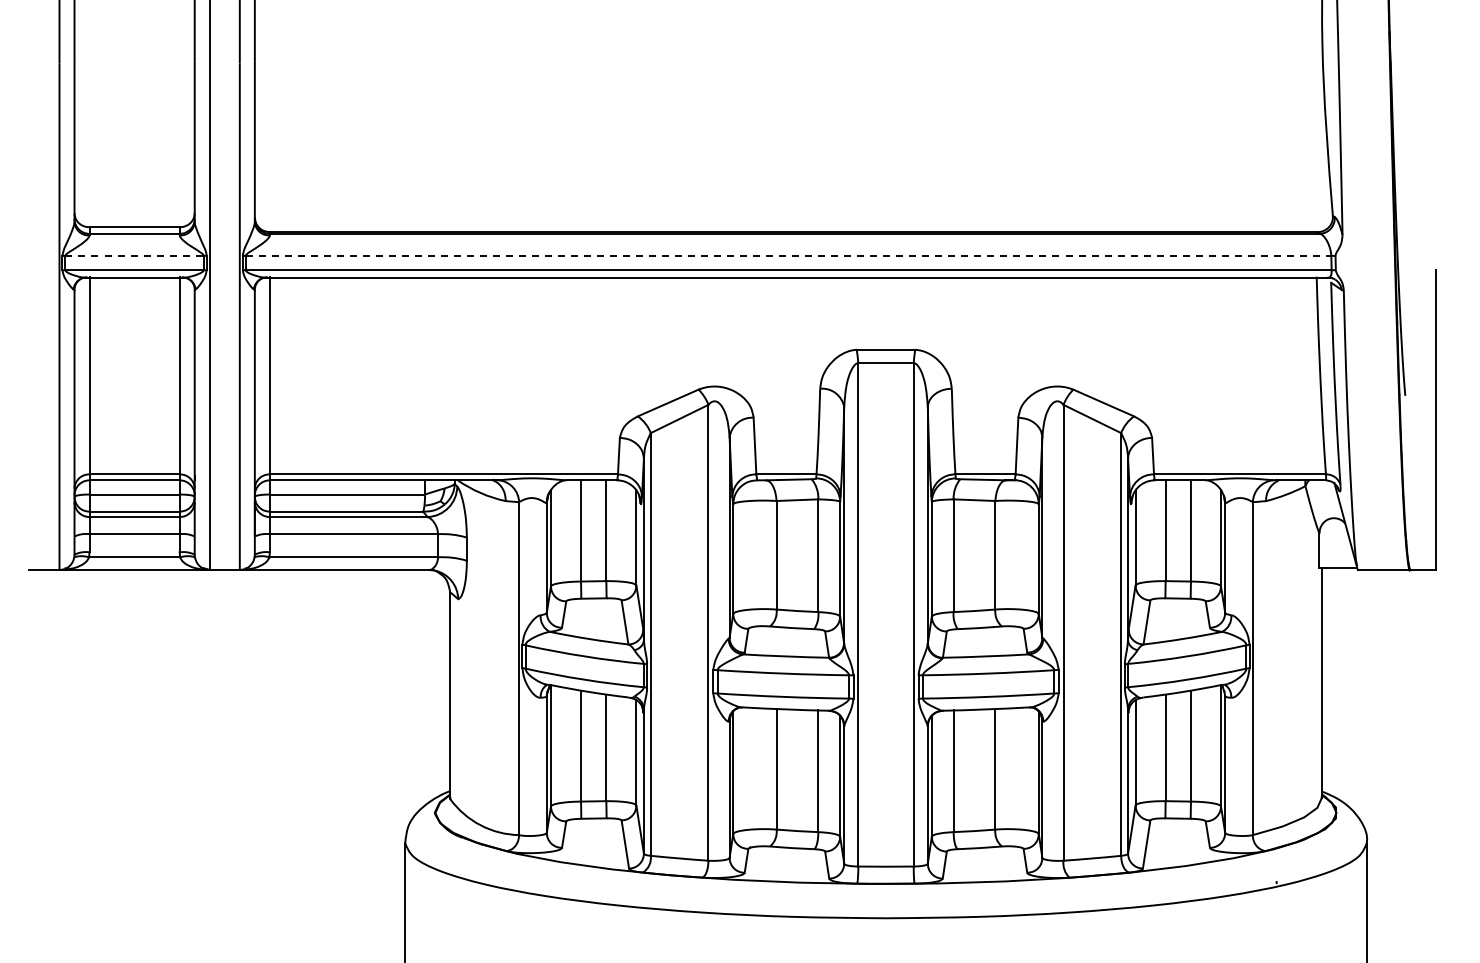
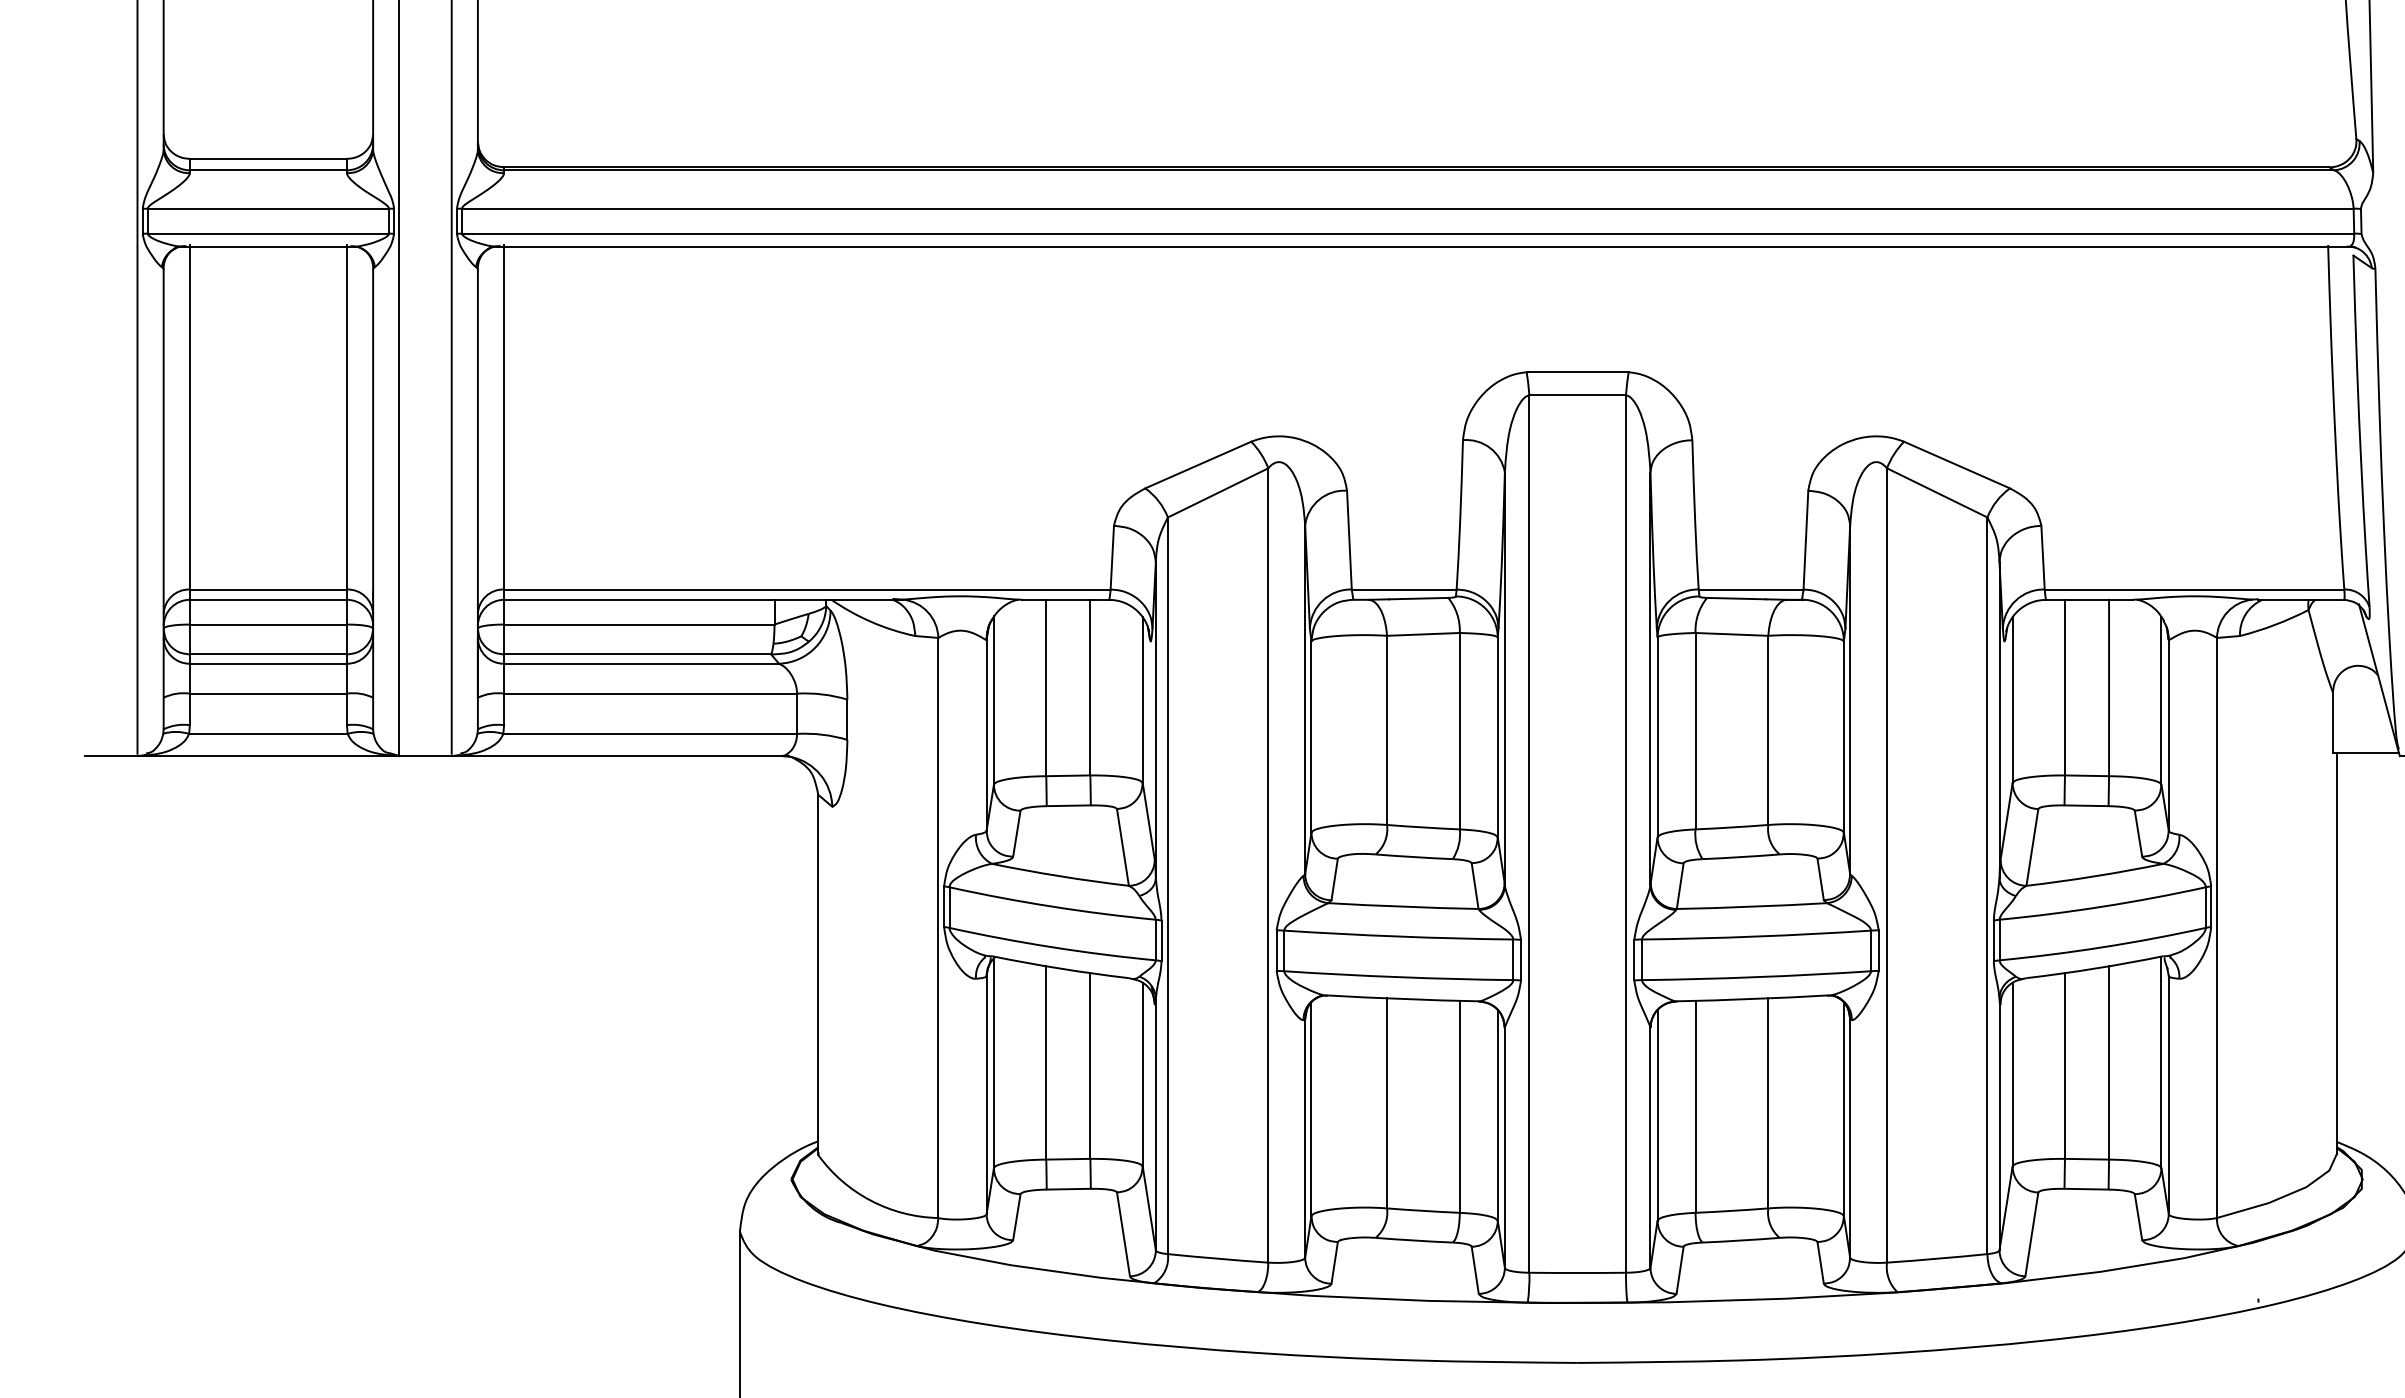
line: (135, 255) -> (269, 208), dashed -> solid
line: (788, 255) -> (1407, 208), dashed -> solid

